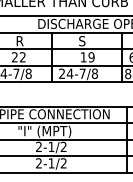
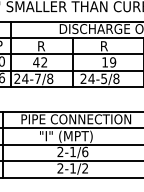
text: (82, 41) -> (103, 46), S -> R
text: (15, 57) -> (36, 62), 22 -> 42
text: (83, 73) -> (104, 78), 24-7/8 -> 24-5/8
text: (64, 146) -> (85, 151), 2-1/2 -> 2-1/6

